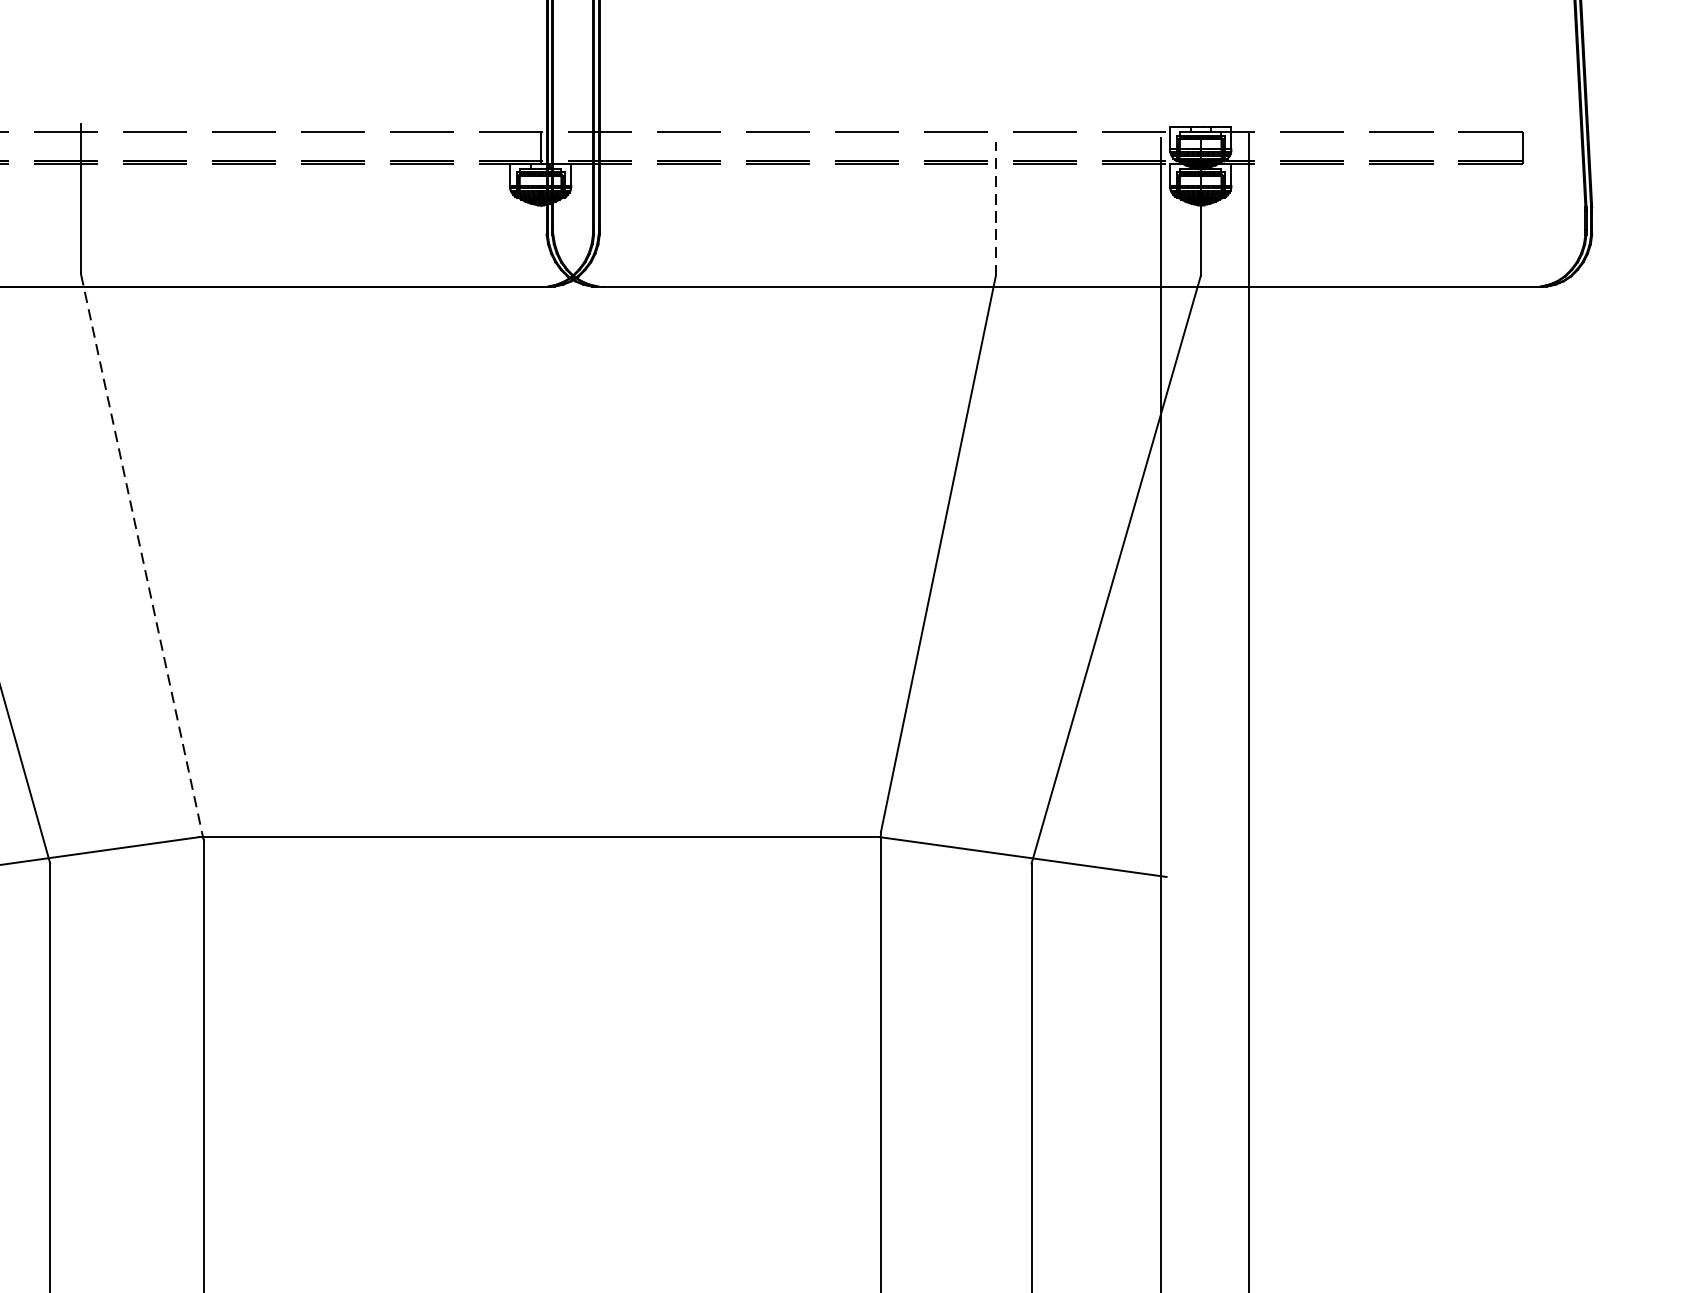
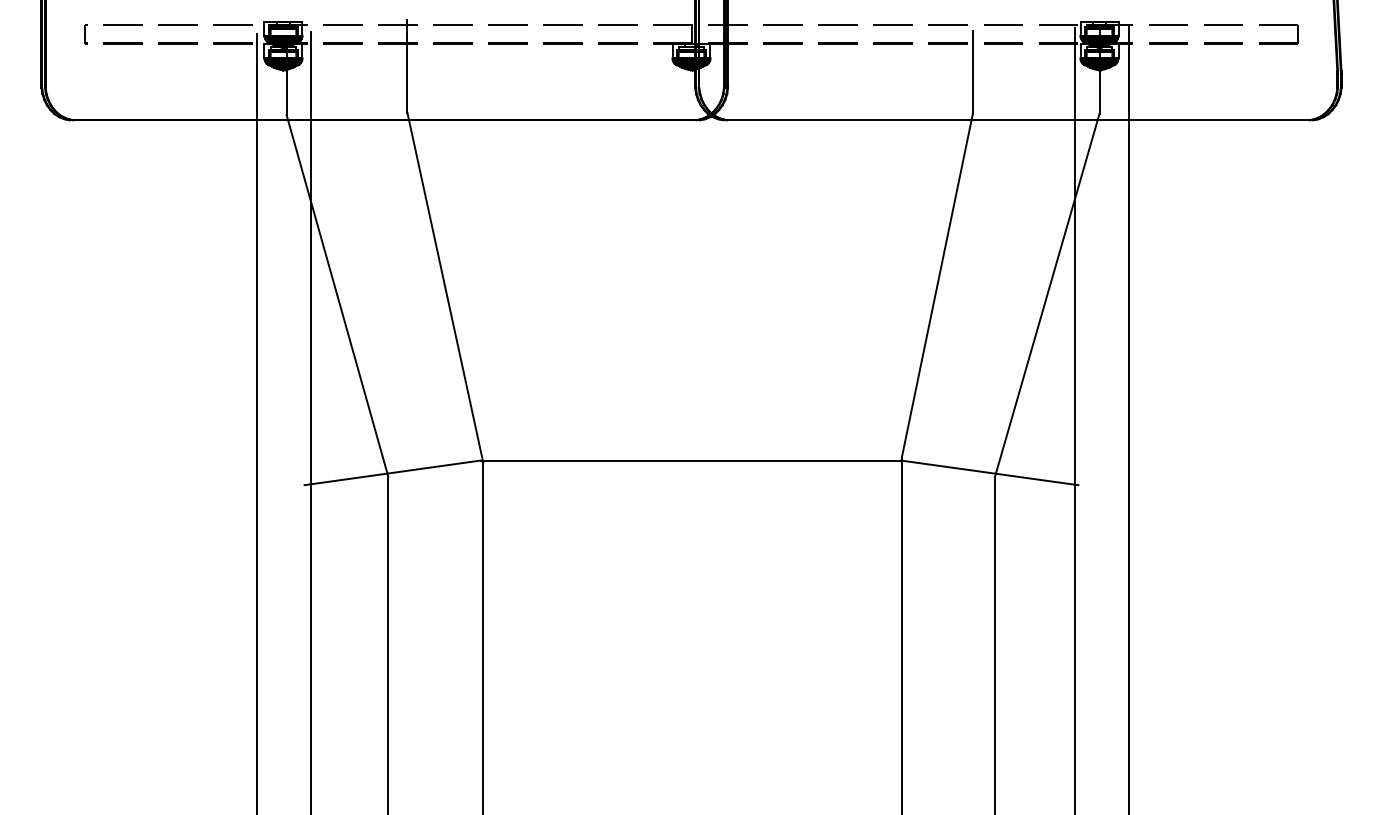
line: (995, 209) -> (972, 72), dashed -> solid
line: (142, 557) -> (445, 287), dashed -> solid

